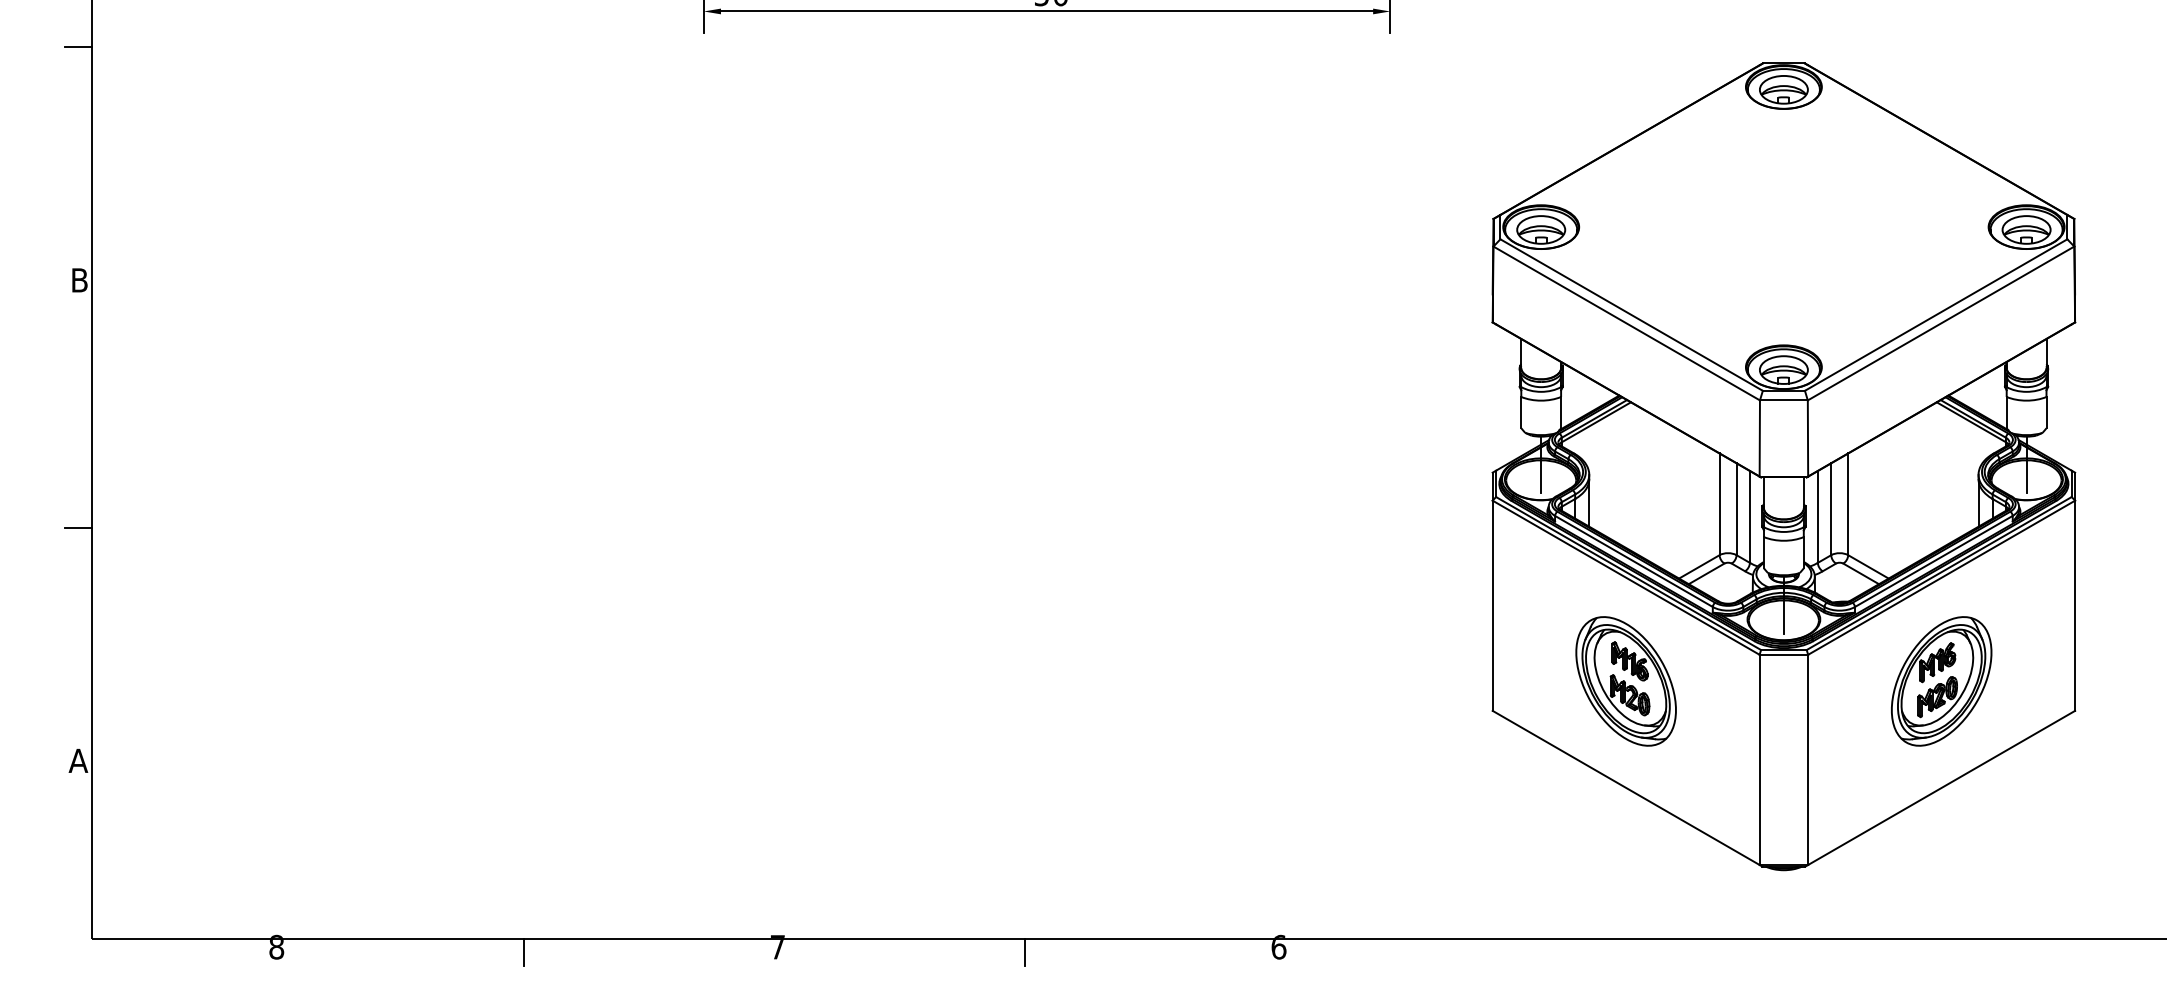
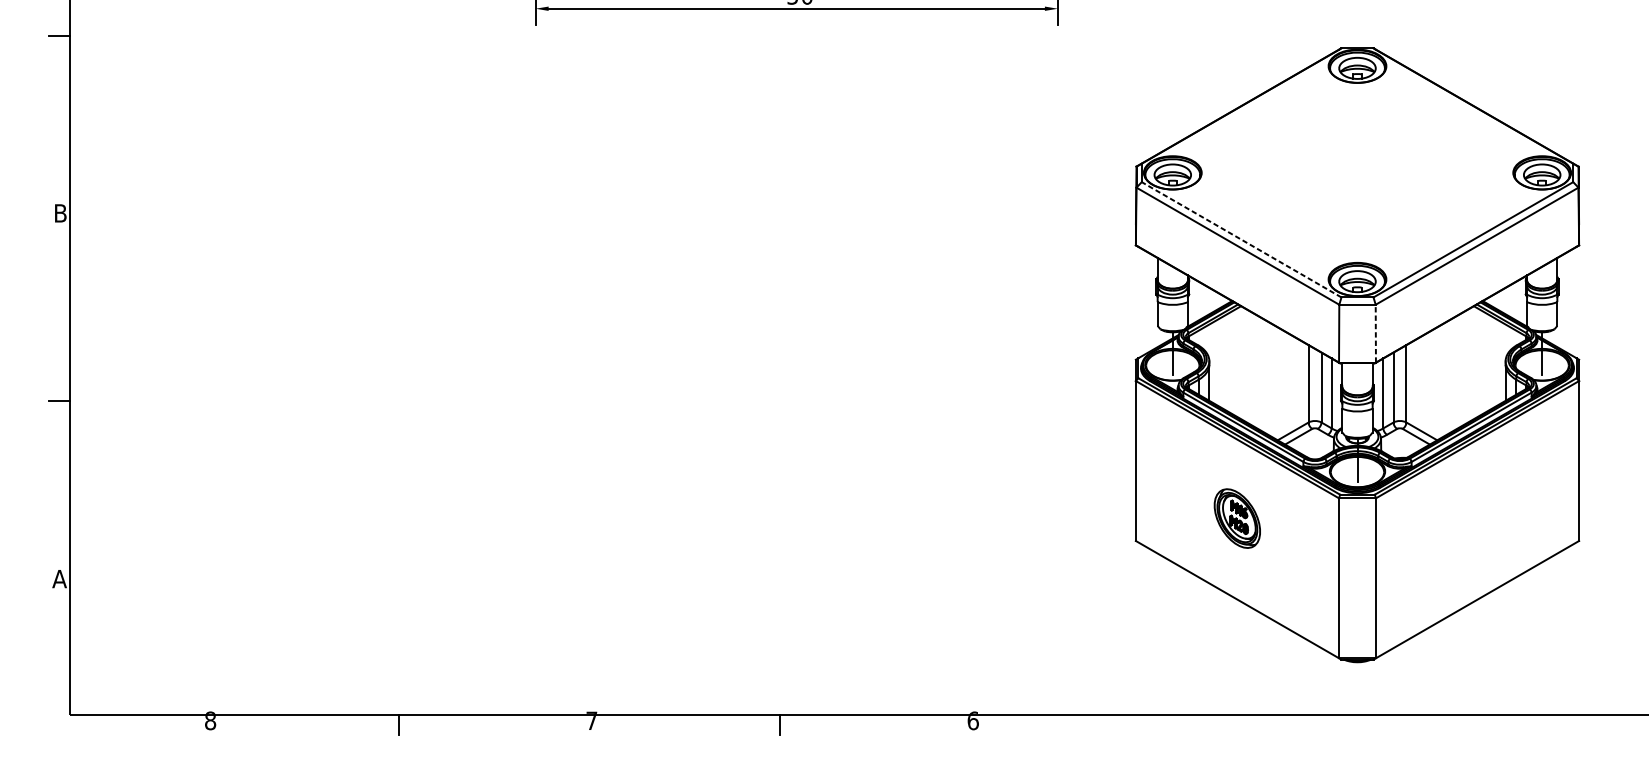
line: (1631, 315) -> (1241, 240), solid -> dashed
line: (1807, 438) -> (1375, 333), solid -> dashed
part: (1625, 681) -> (1236, 518), size x0.6
part: (1941, 681) -> (1477, 518), removed

